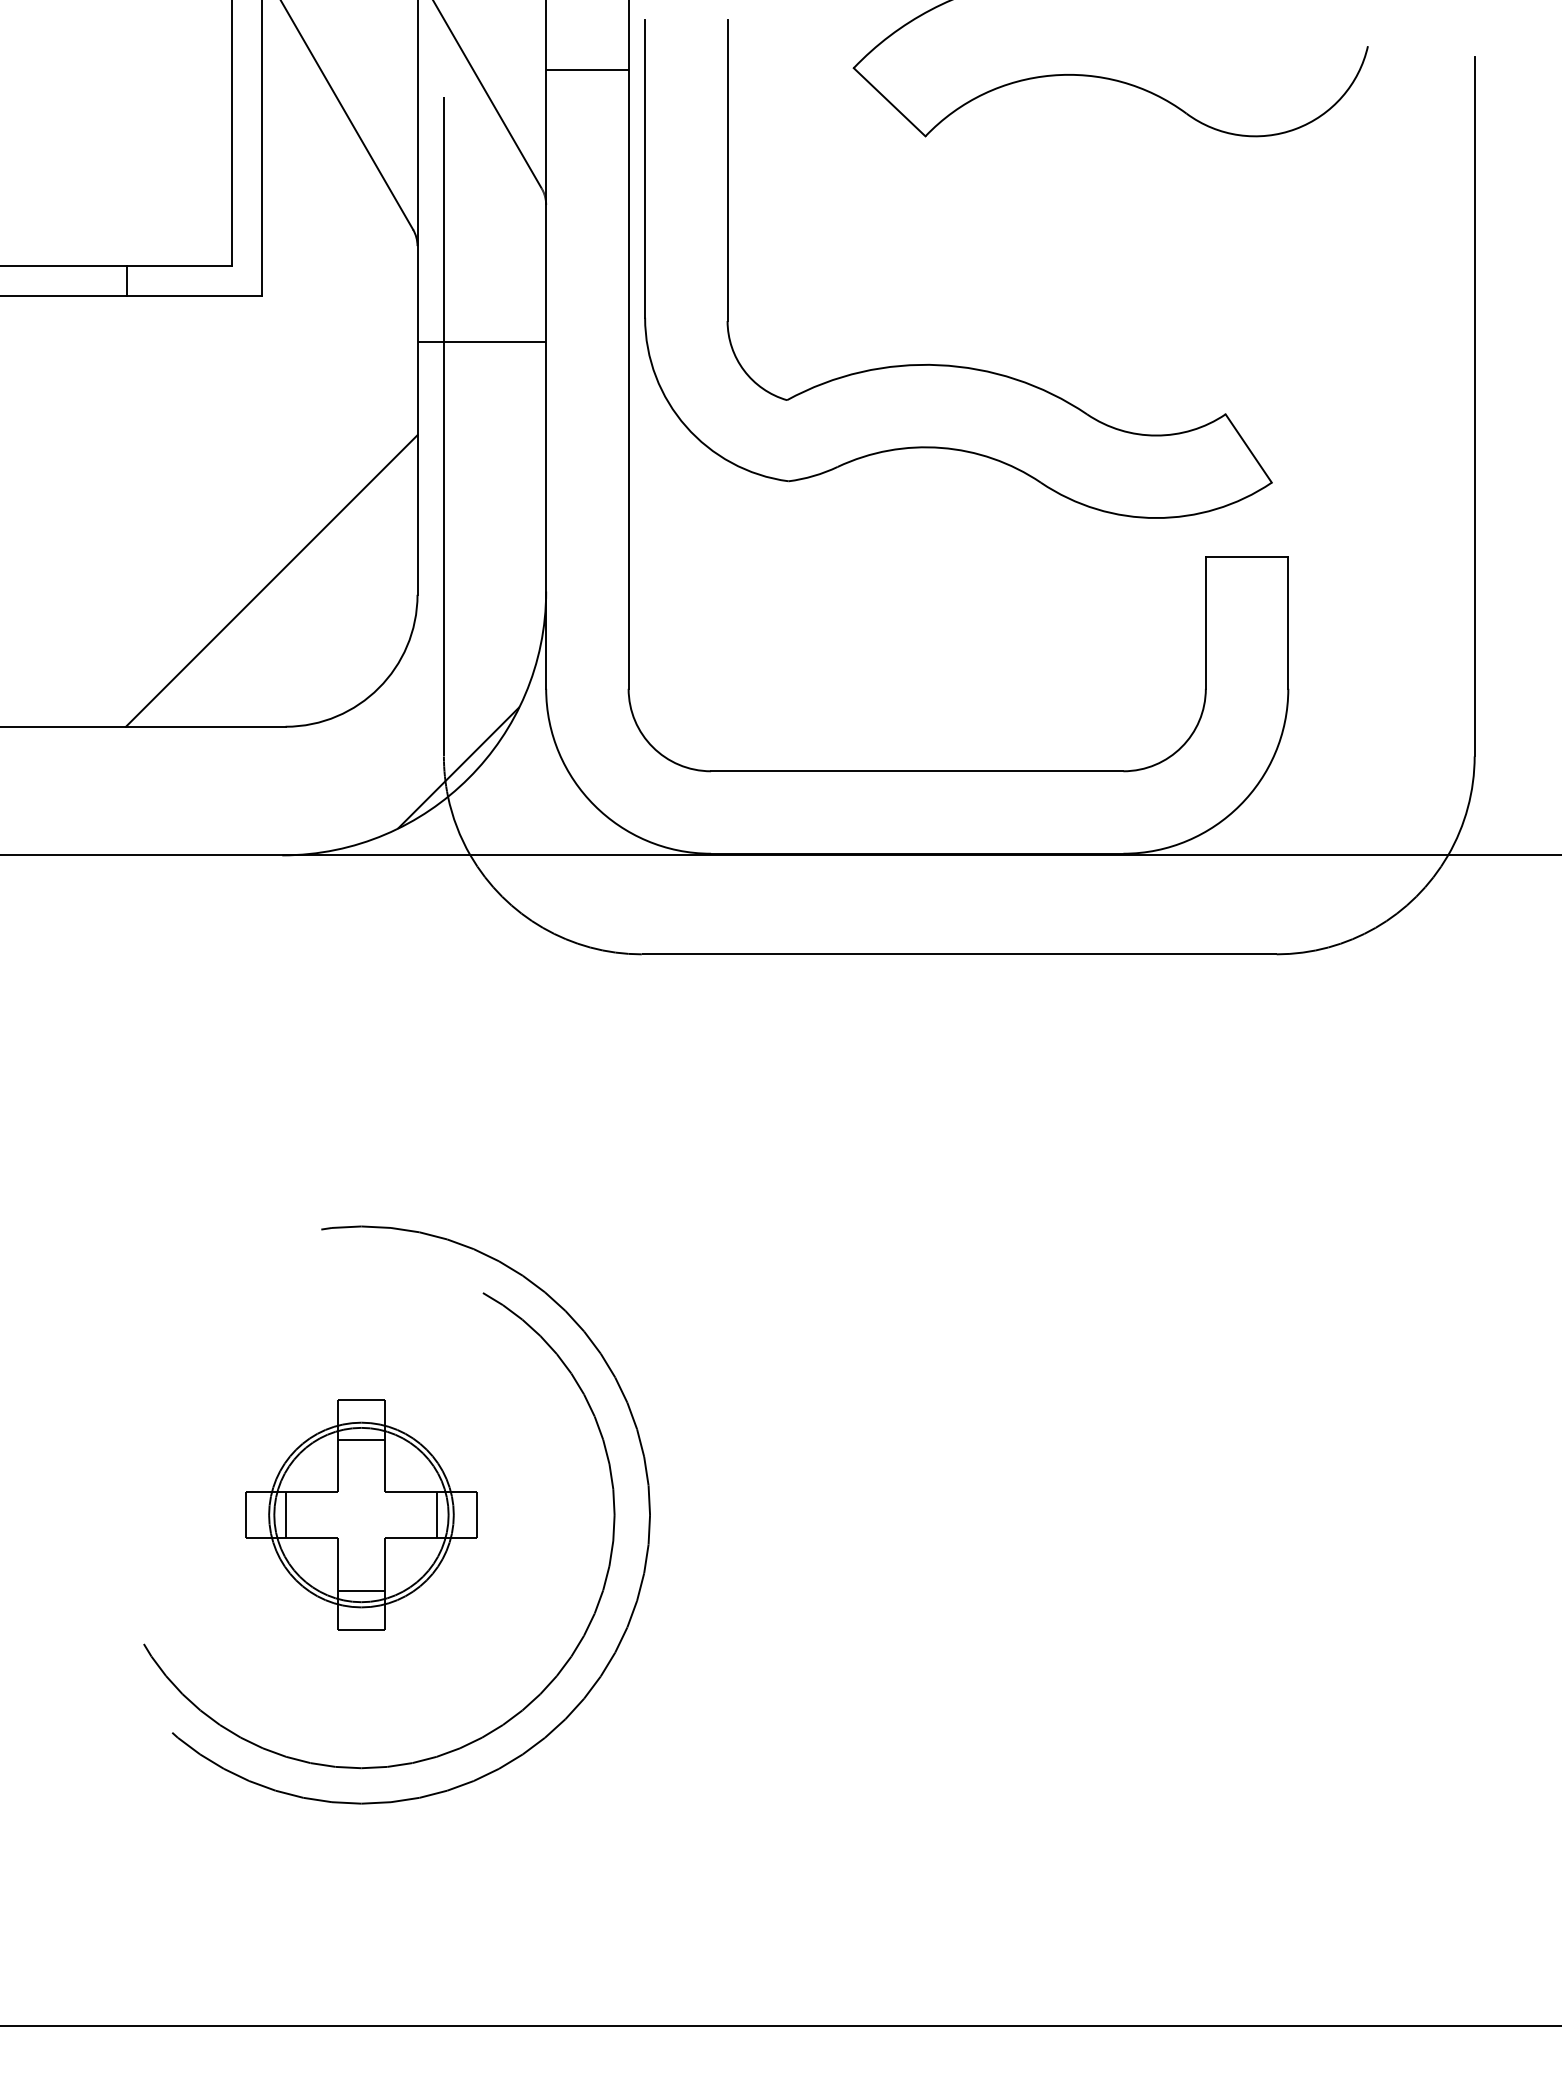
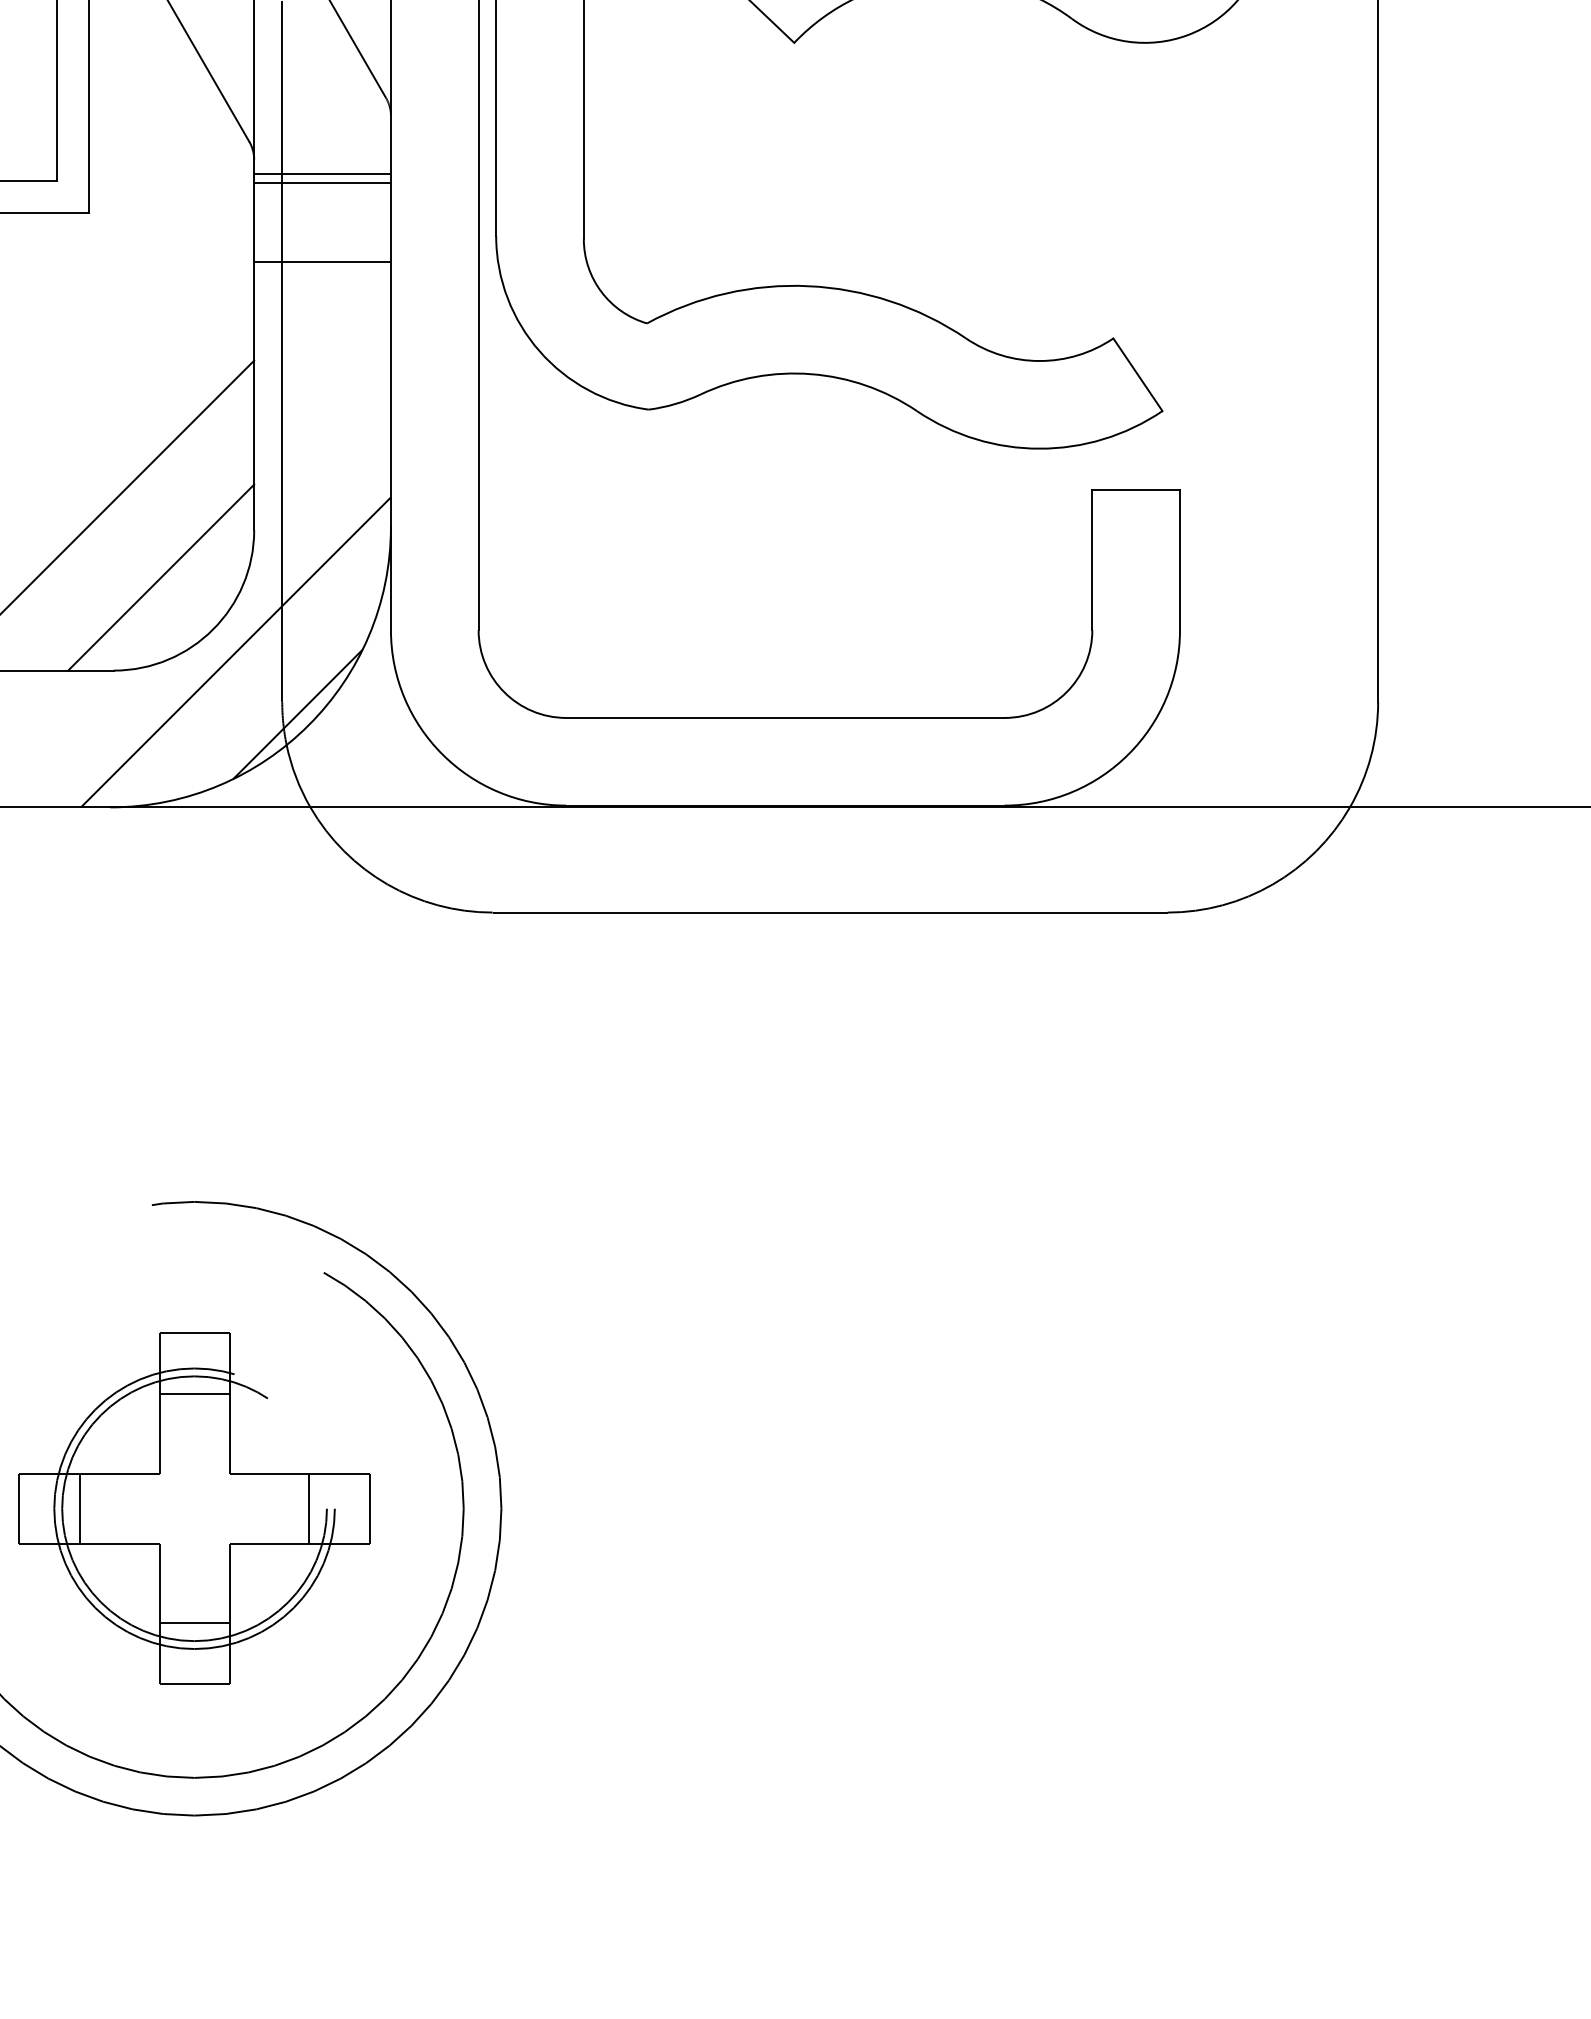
line: (481, 259) -> (322, 173), added
line: (481, 267) -> (322, 182), added
line: (329, 638) -> (160, 576), added
line: (400, 709) -> (236, 652), added
part: (361, 1514) -> (194, 1508), size x1.43

